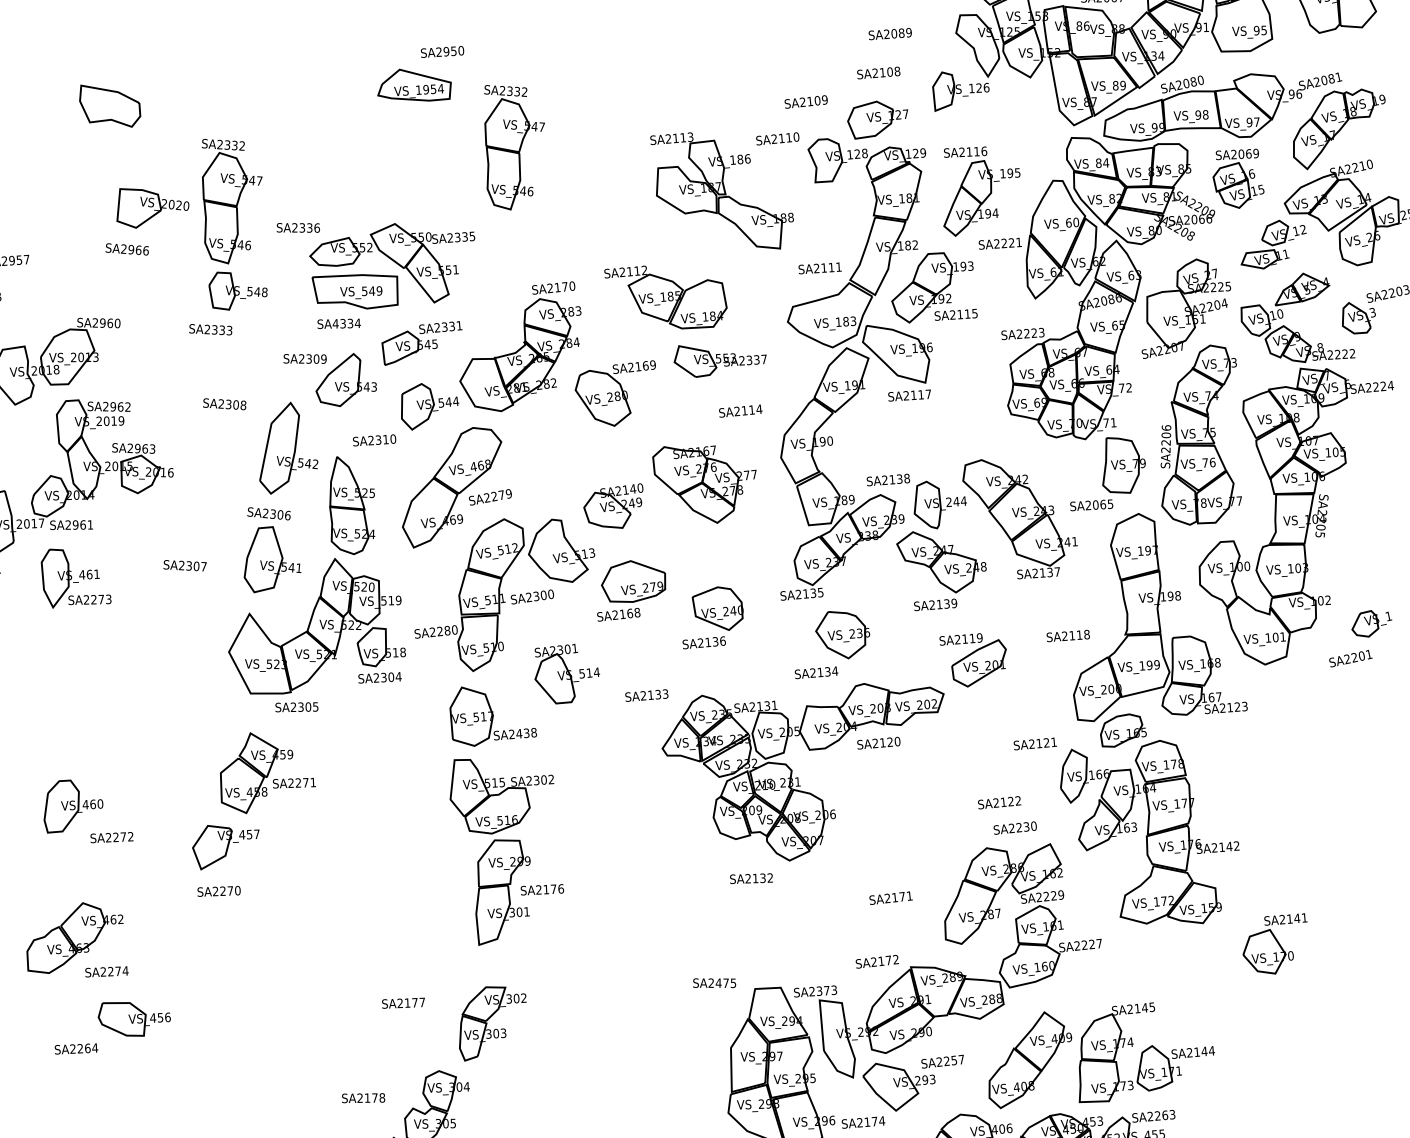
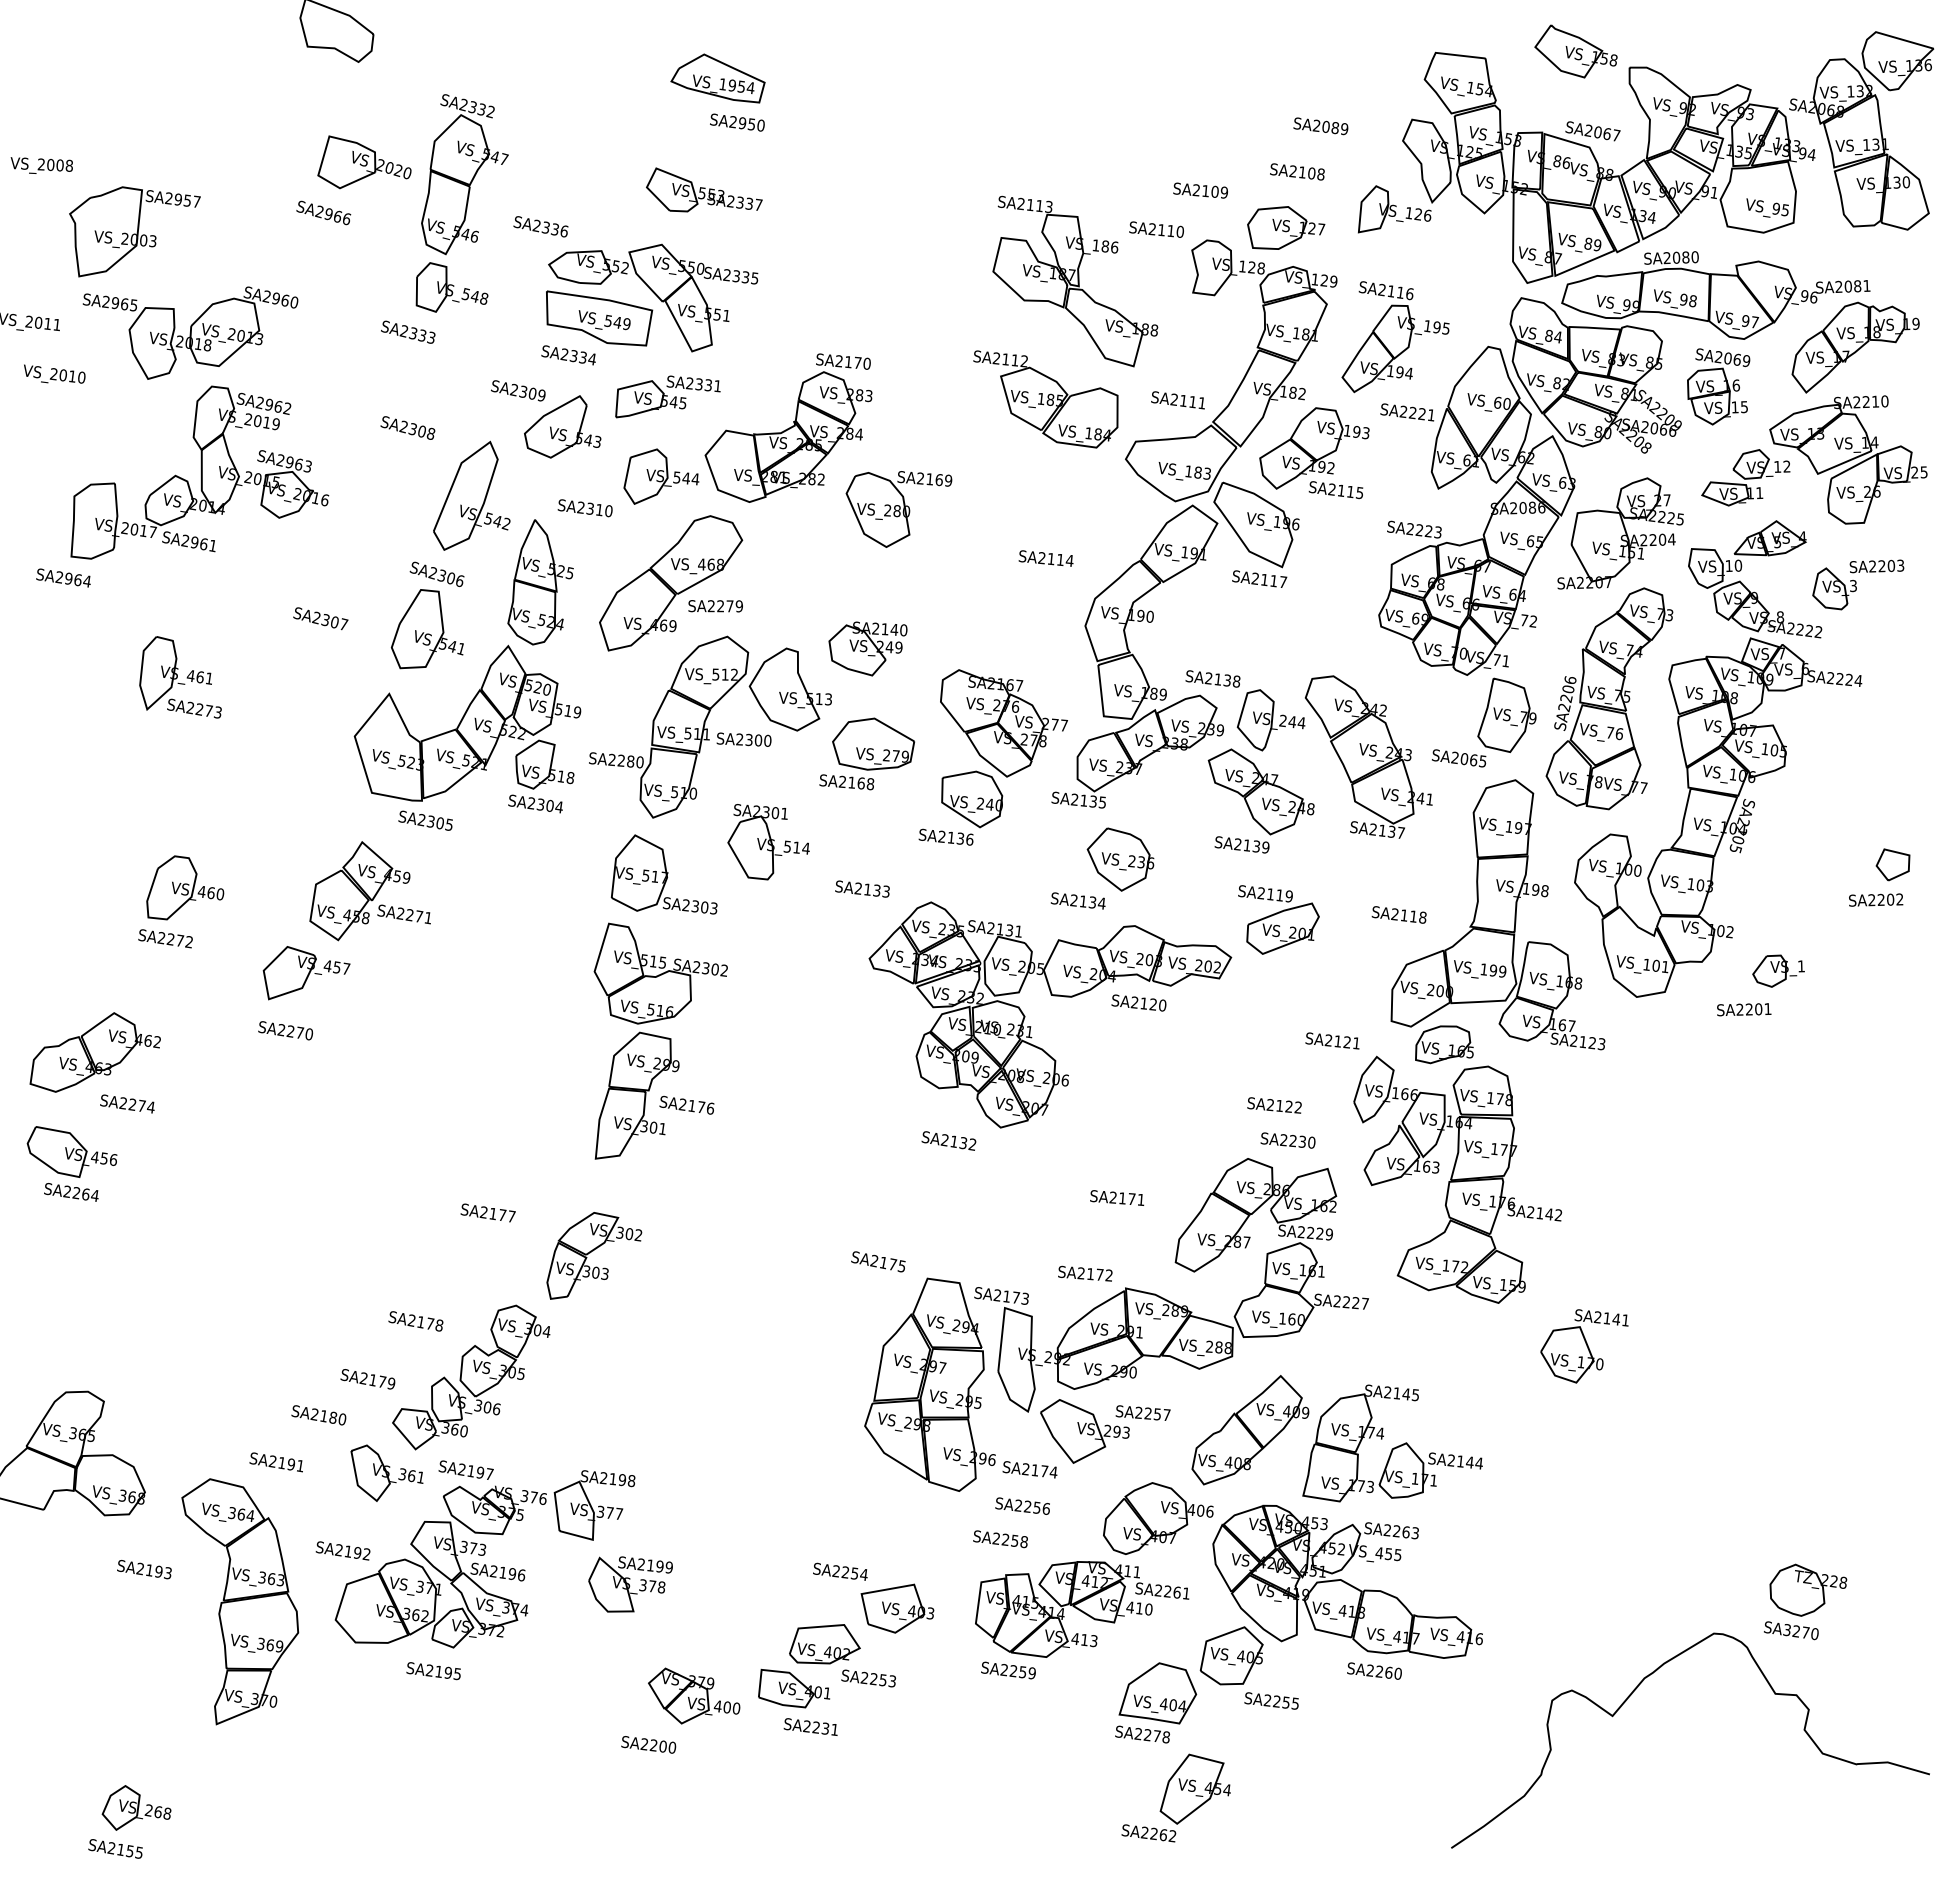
text: (442, 51) -> (737, 122), moved
part: (513, 144) -> (827, 174), removed
part: (666, 296) -> (1045, 399), moved
text: (335, 323) -> (564, 354), SA4334 -> SA2334
part: (719, 355) -> (704, 189), moved
part: (706, 482) -> (1003, 723), moved
part: (74, 577) -> (180, 677), moved
text: (526, 733) -> (704, 907), SA2438 -> SA2303
part: (72, 803) -> (185, 887), moved
text: (718, 983) -> (883, 1263), SA2475 -> SA2175
text: (819, 991) -> (1006, 1296), SA2373 -> SA2173
part: (133, 1017) -> (71, 1151), moved

